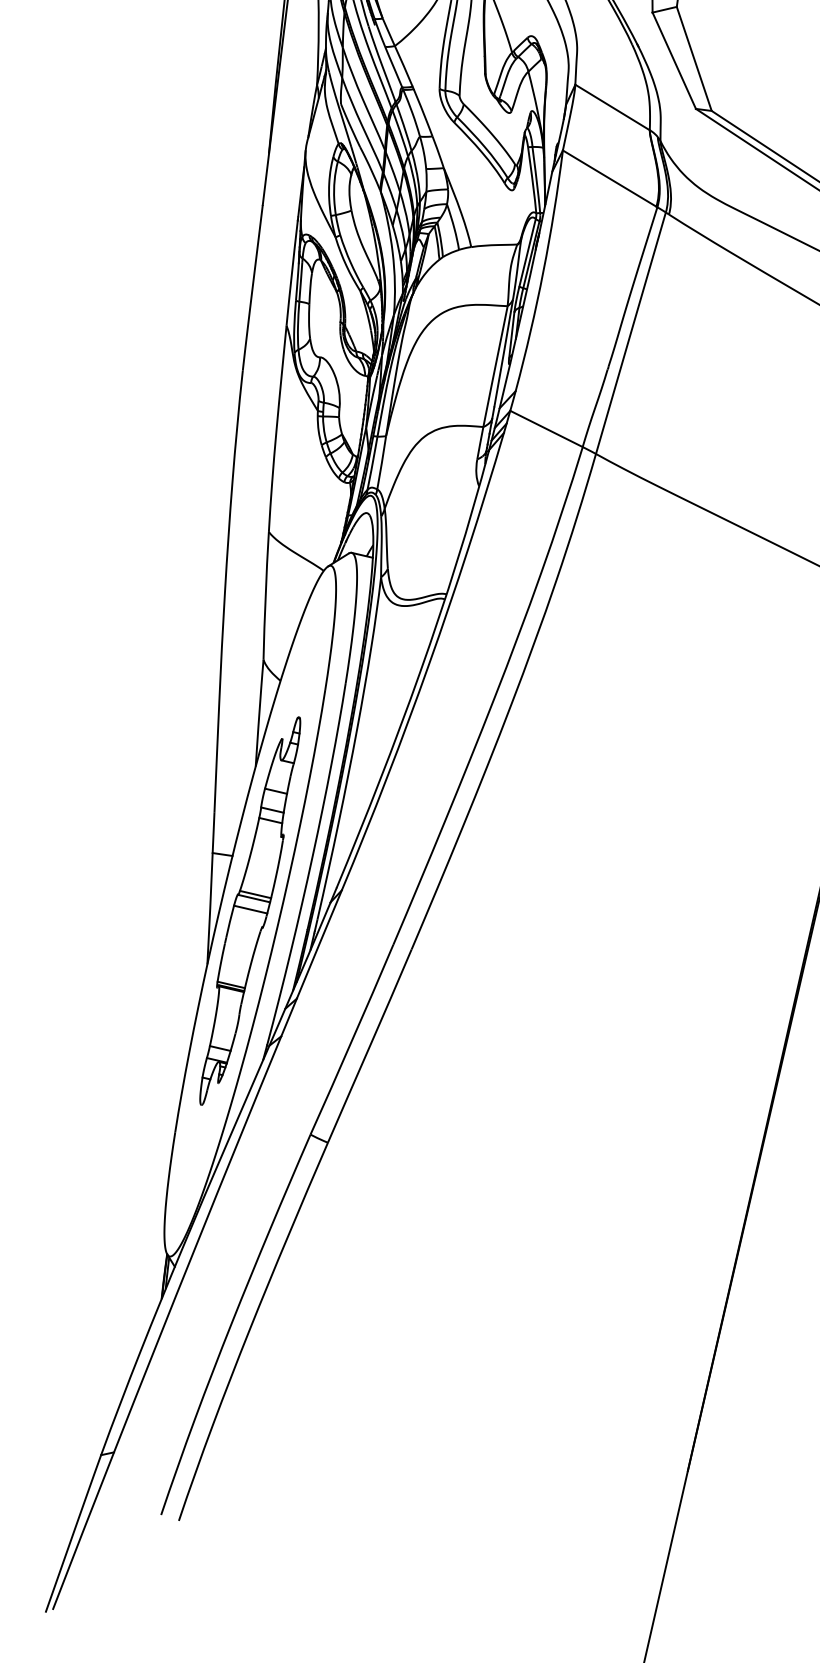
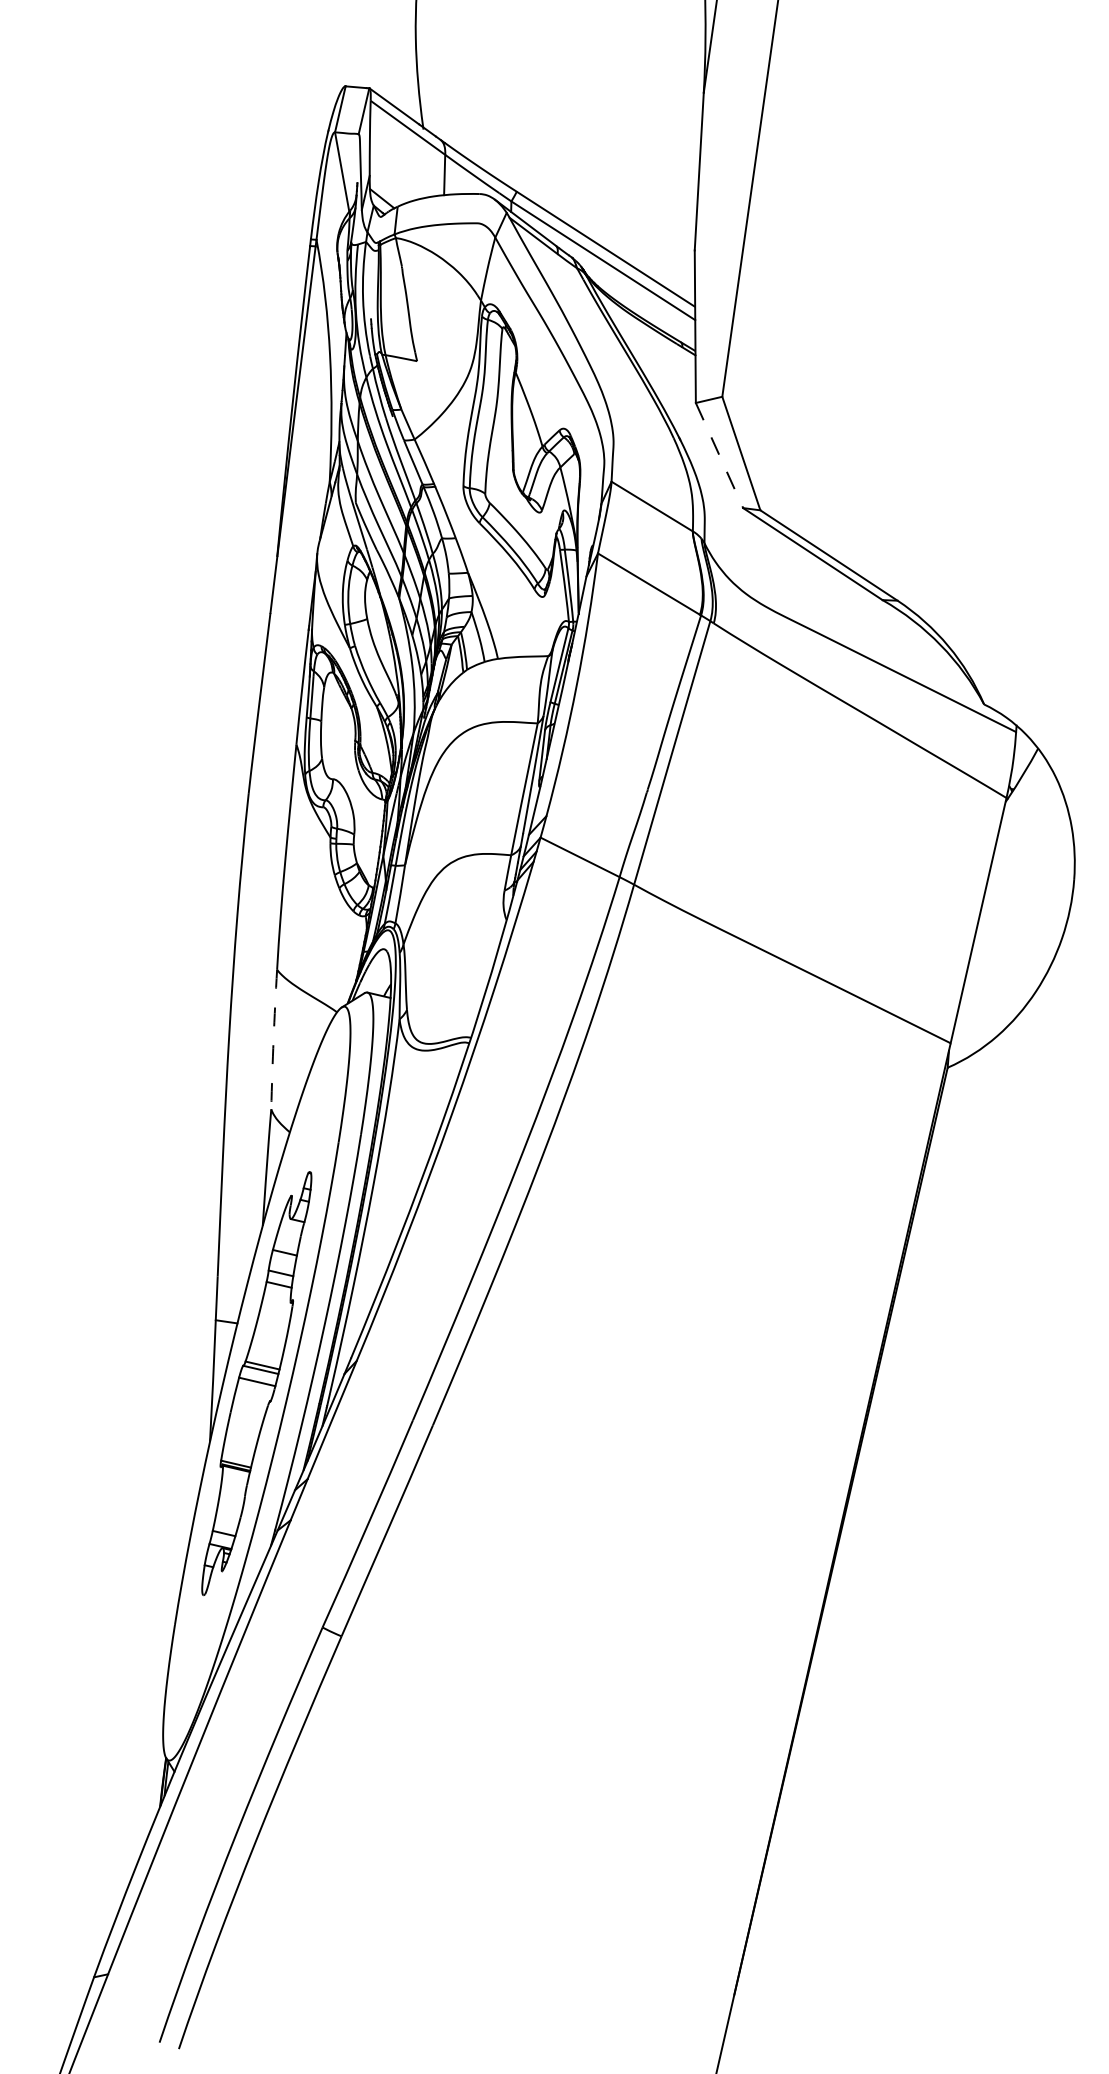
line: (674, 60) -> (719, 455), solid -> dashed
arc: (265, 595) -> (273, 1039), solid -> dashed

